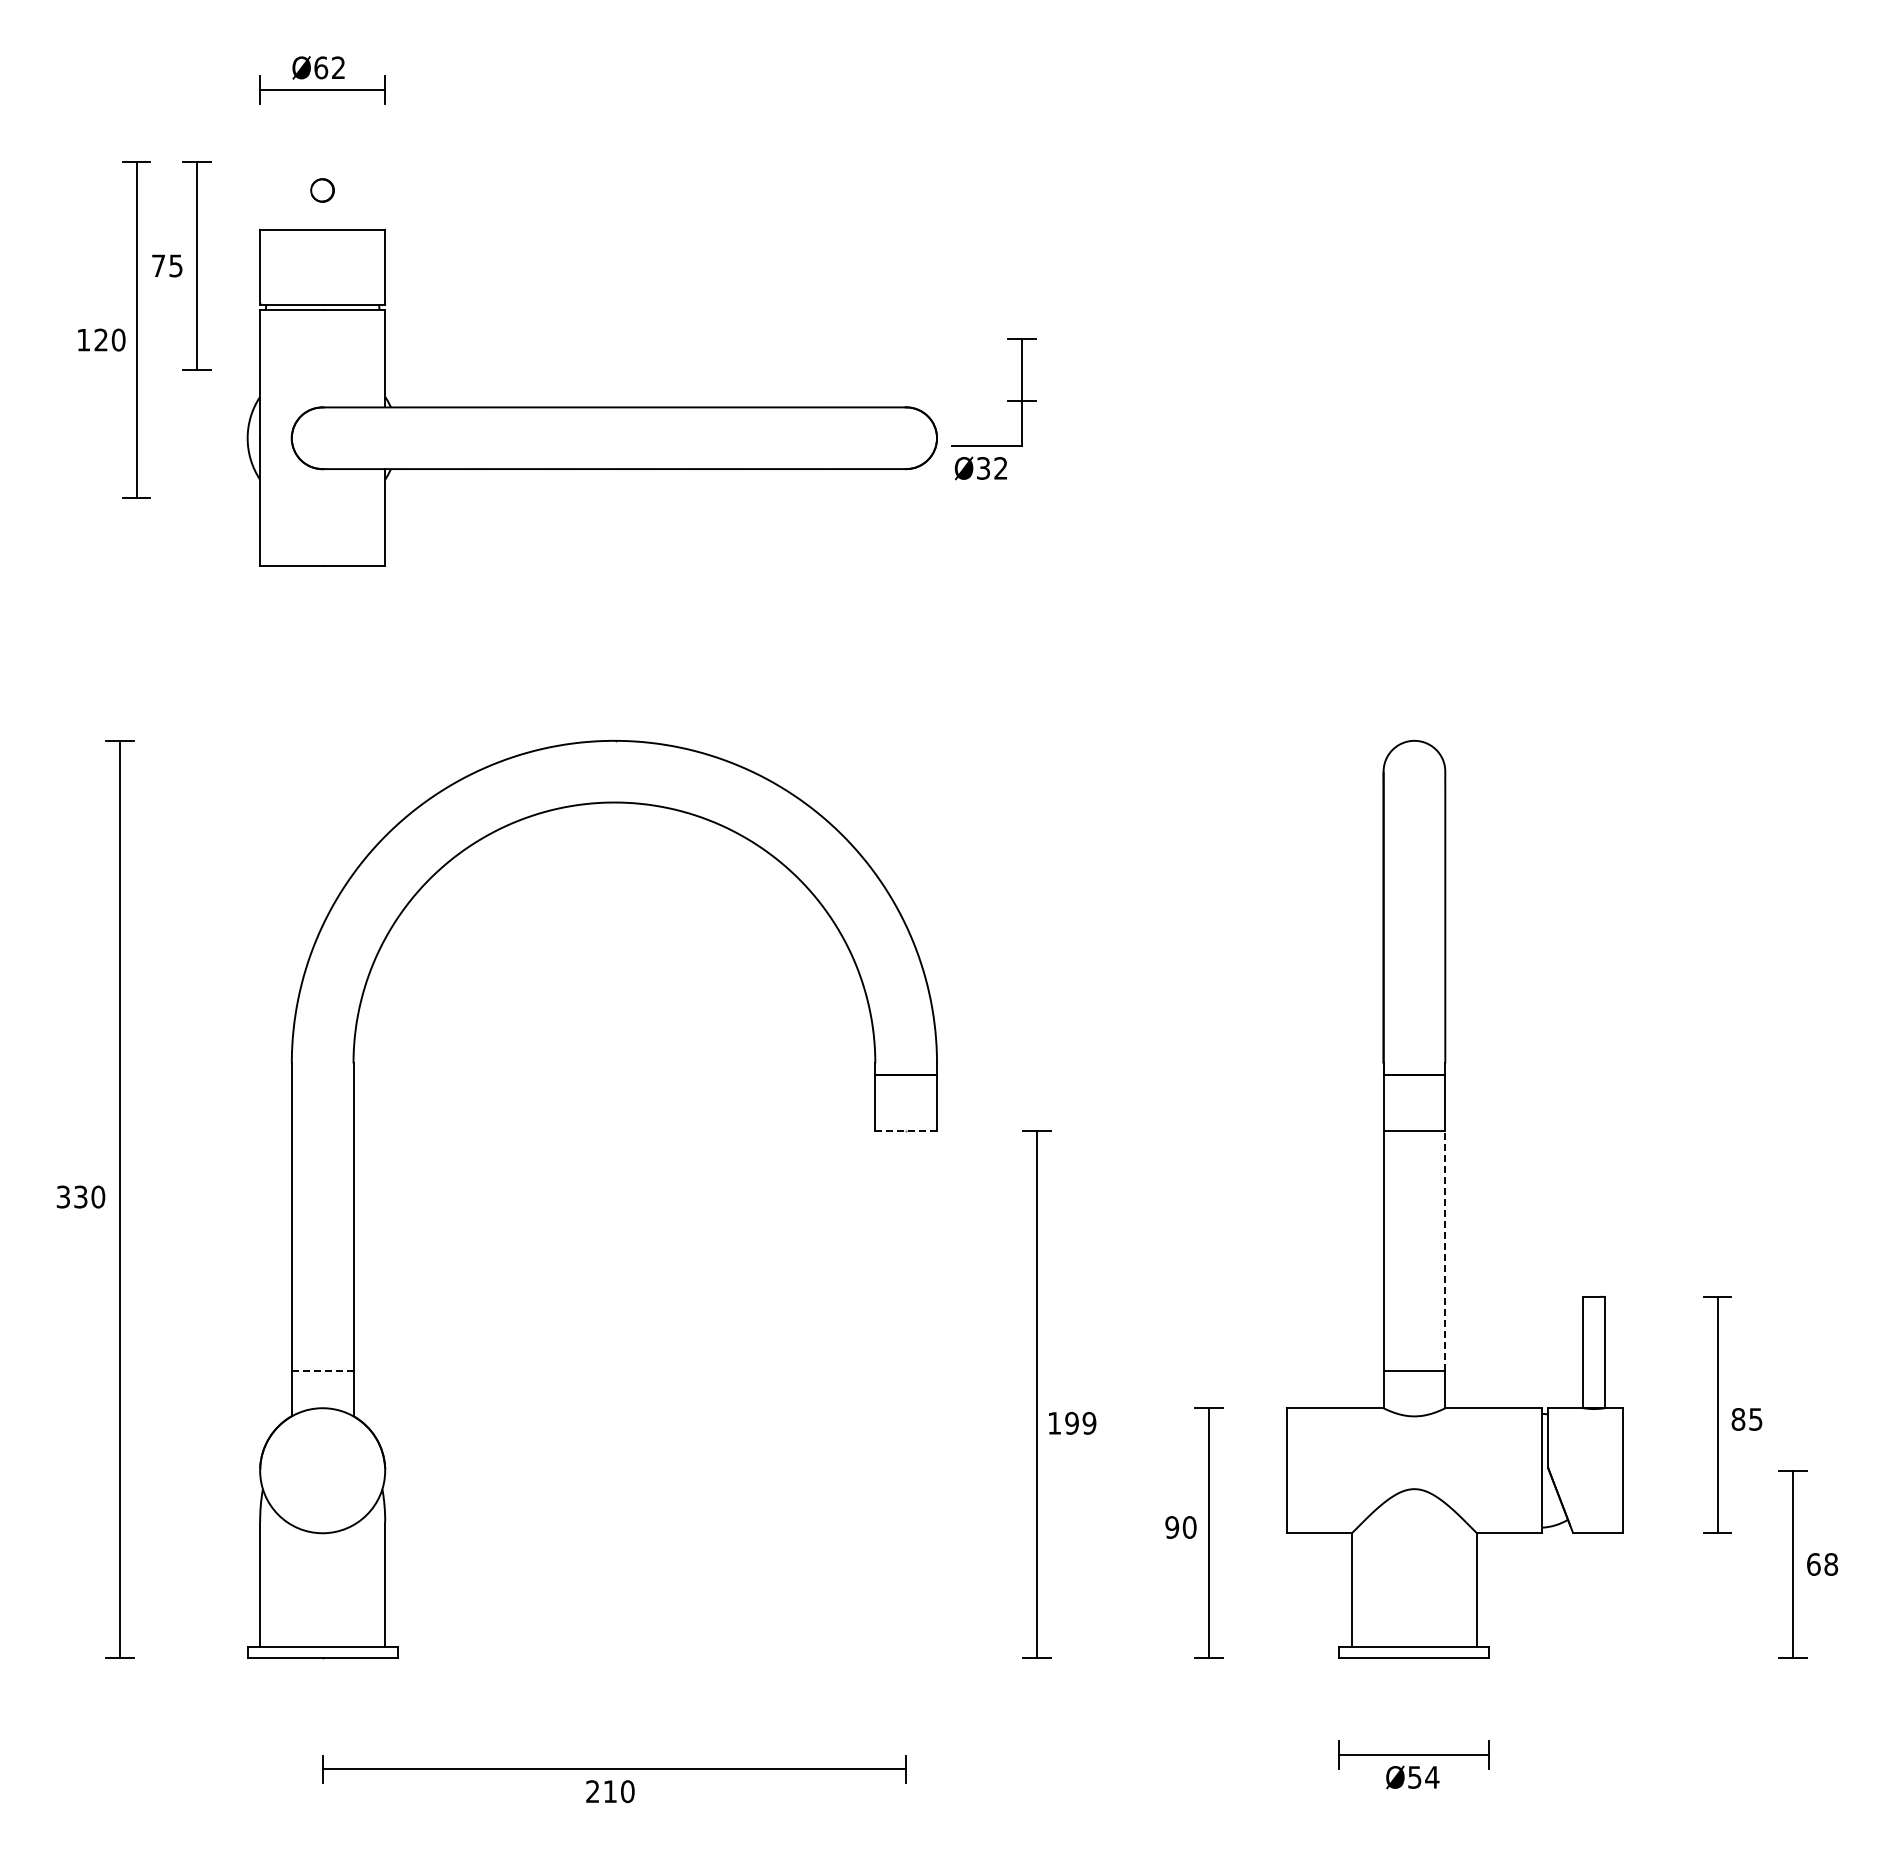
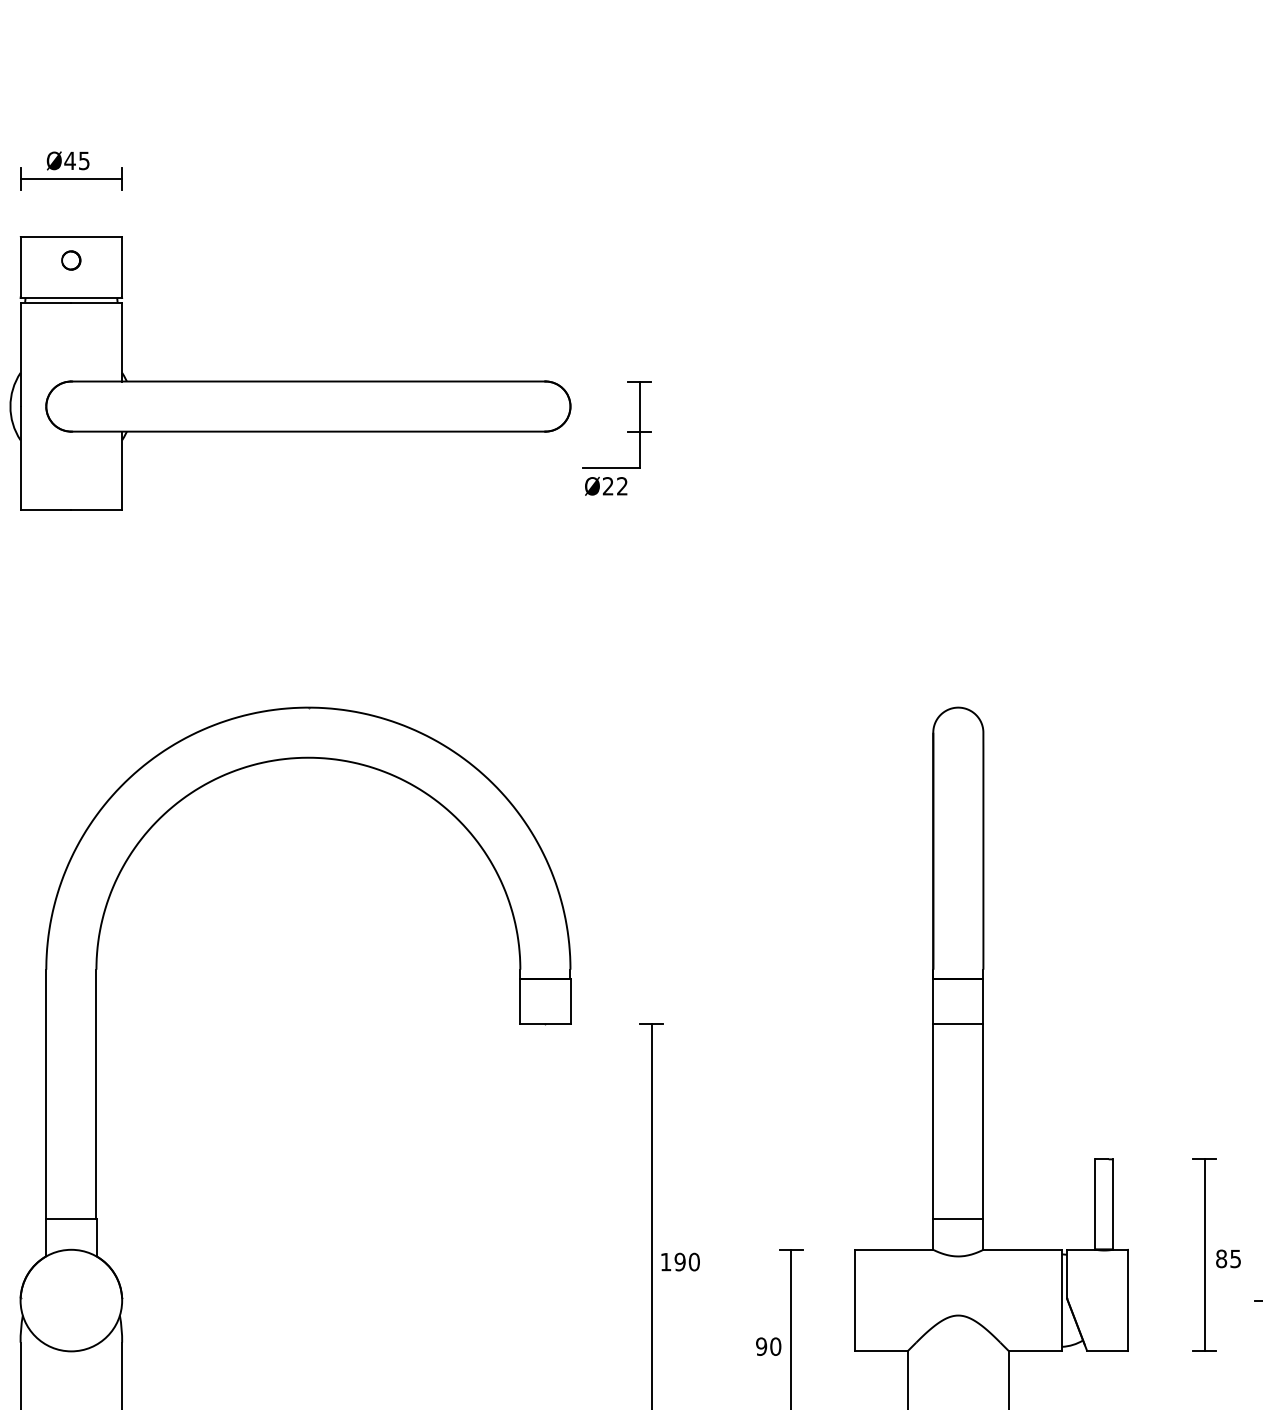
text: (328, 67) -> (76, 160), Ø62 -> Ø45
part: (591, 406) -> (289, 380), moved
text: (983, 468) -> (608, 486), Ø32 -> Ø22
line: (906, 1130) -> (545, 1024), dashed -> solid
line: (1445, 1250) -> (983, 1121), dashed -> solid
line: (322, 1370) -> (71, 1219), dashed -> solid
text: (1089, 1423) -> (694, 1262), 199 -> 190

